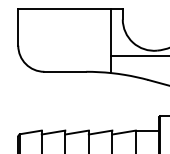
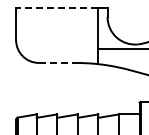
line: (64, 9) -> (56, 8), solid -> dashed
line: (65, 71) -> (57, 62), solid -> dashed

